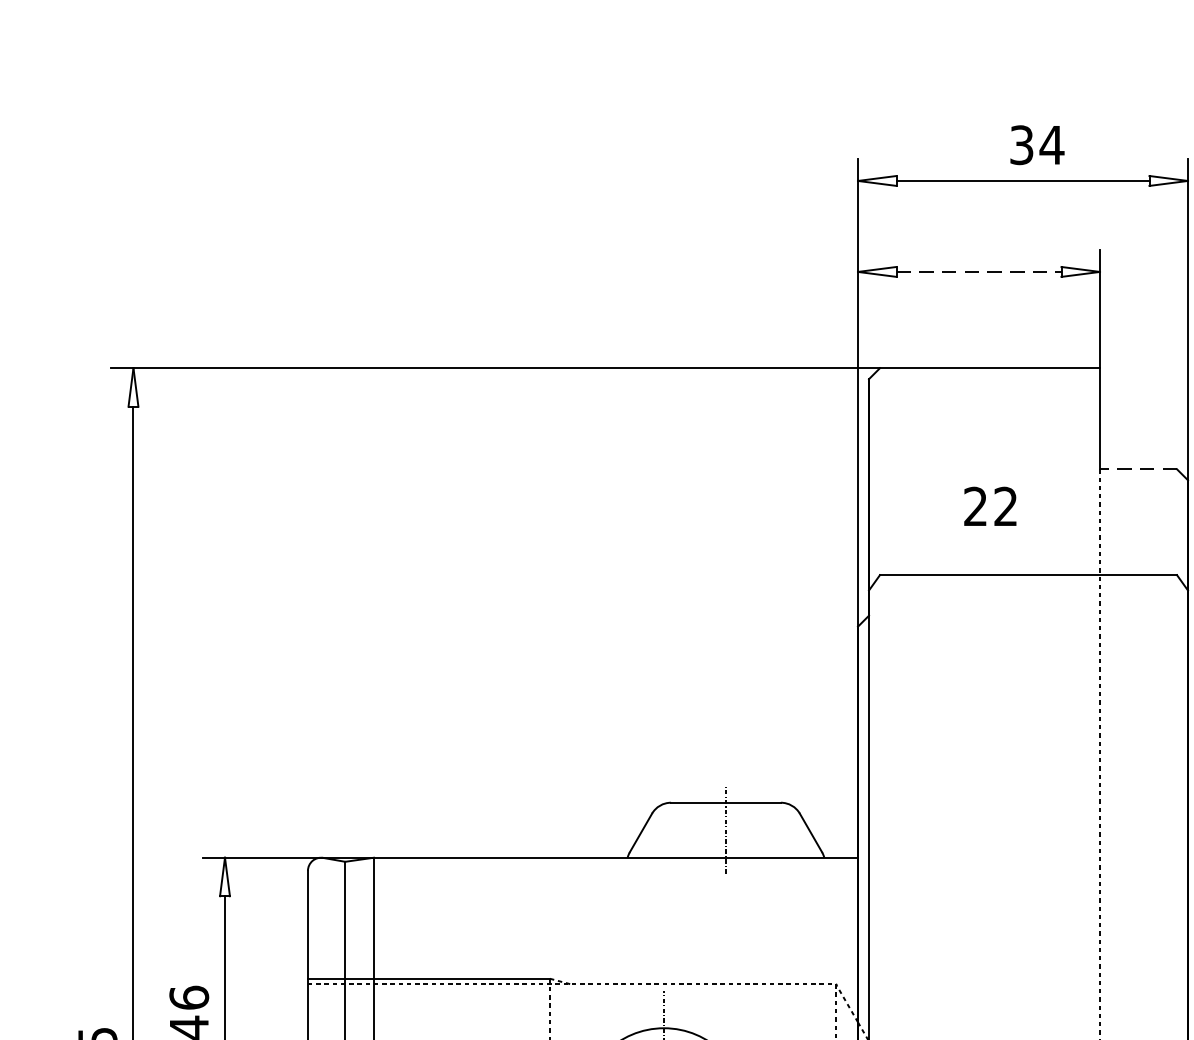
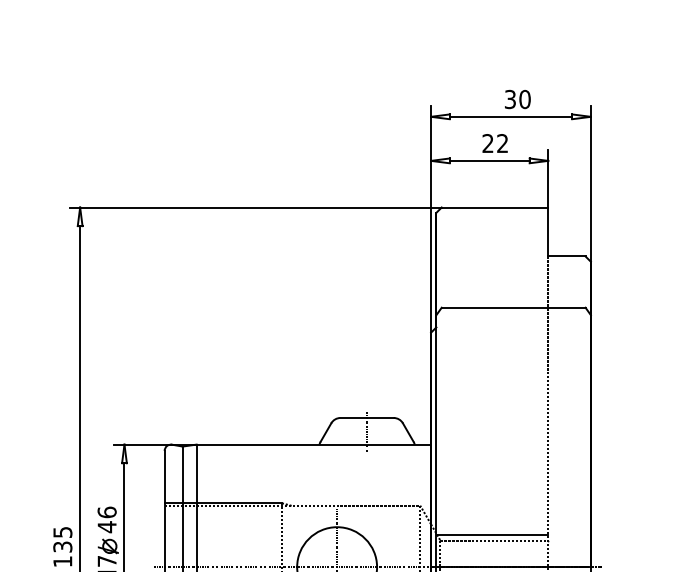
text: (1052, 145) -> (525, 99), 34 -> 30
line: (978, 271) -> (489, 160), dashed -> solid
line: (1137, 469) -> (566, 256), dashed -> solid
text: (988, 506) -> (494, 143), moved

